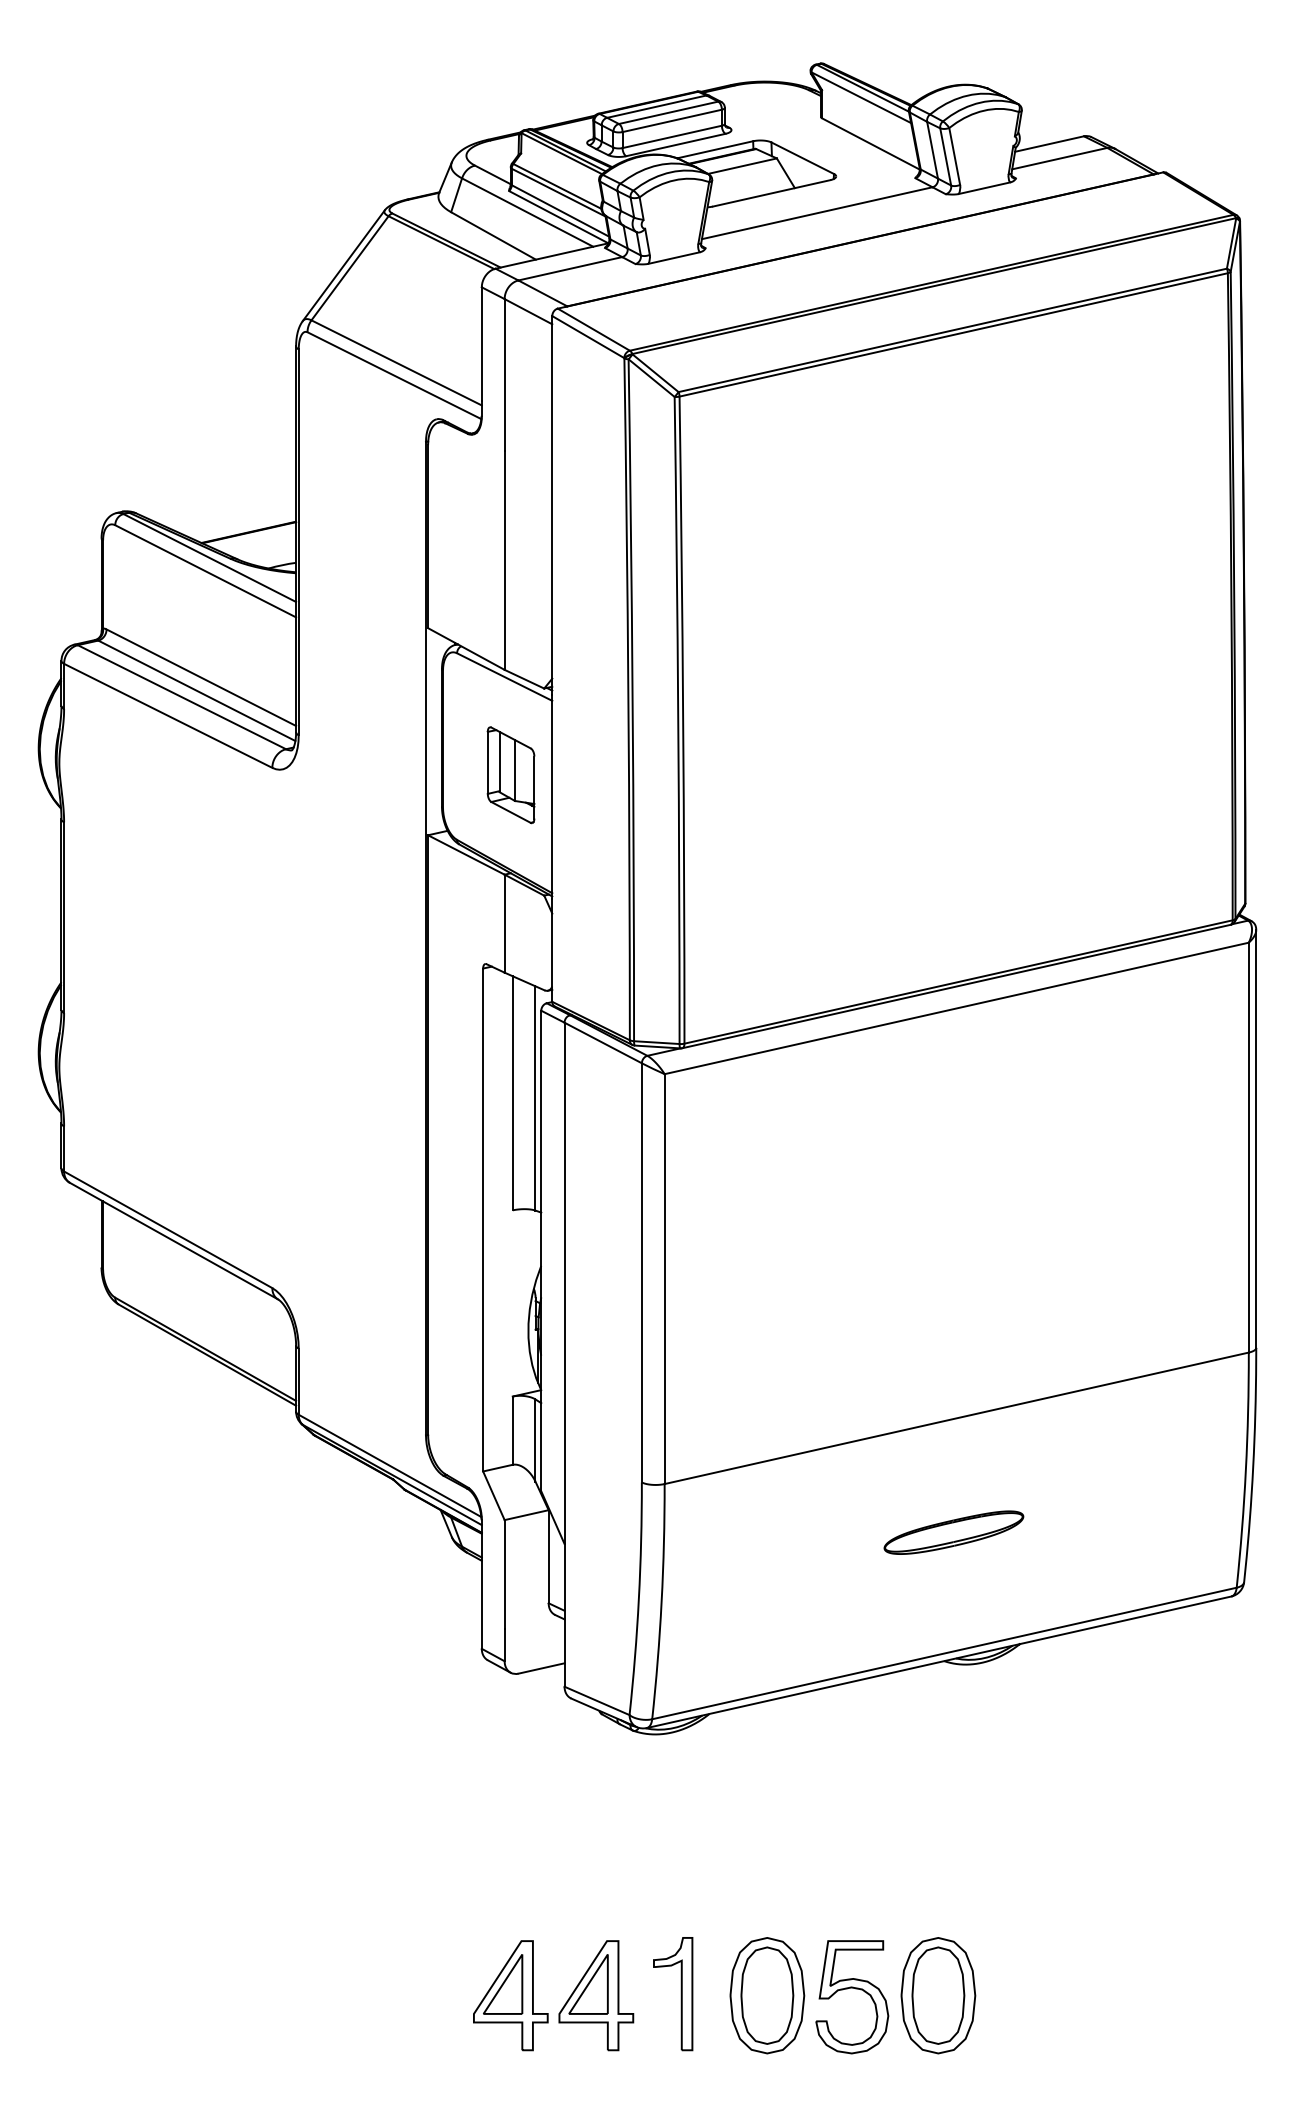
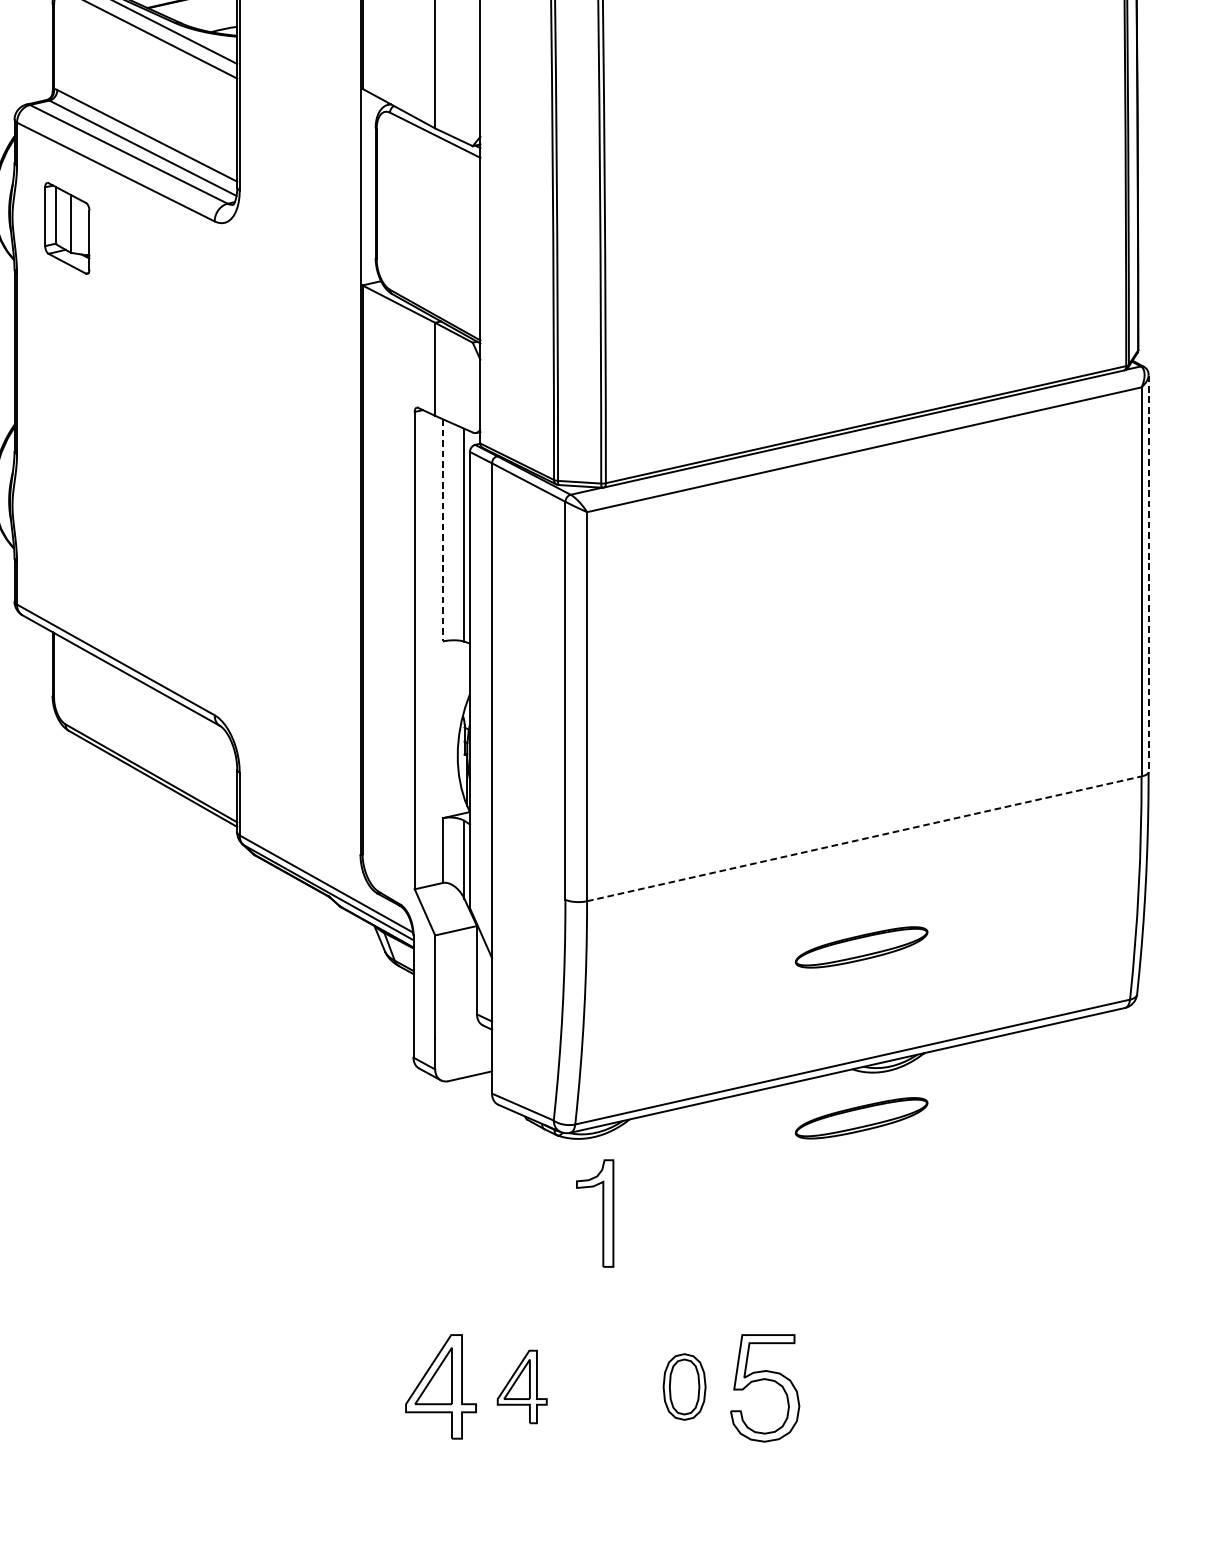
part: (510, 775) -> (66, 228), moved
line: (512, 1093) -> (442, 530), solid -> dashed
line: (1256, 1139) -> (1148, 574), solid -> dashed
line: (957, 1418) -> (865, 839), solid -> dashed
part: (953, 1712) -> (861, 1118), added
part: (680, 1994) -> (602, 1213), moved
part: (596, 1995) -> (522, 1386), size x0.7
part: (767, 1995) -> (684, 1386), size x0.6
part: (938, 1995) -> (847, 1386), removed

